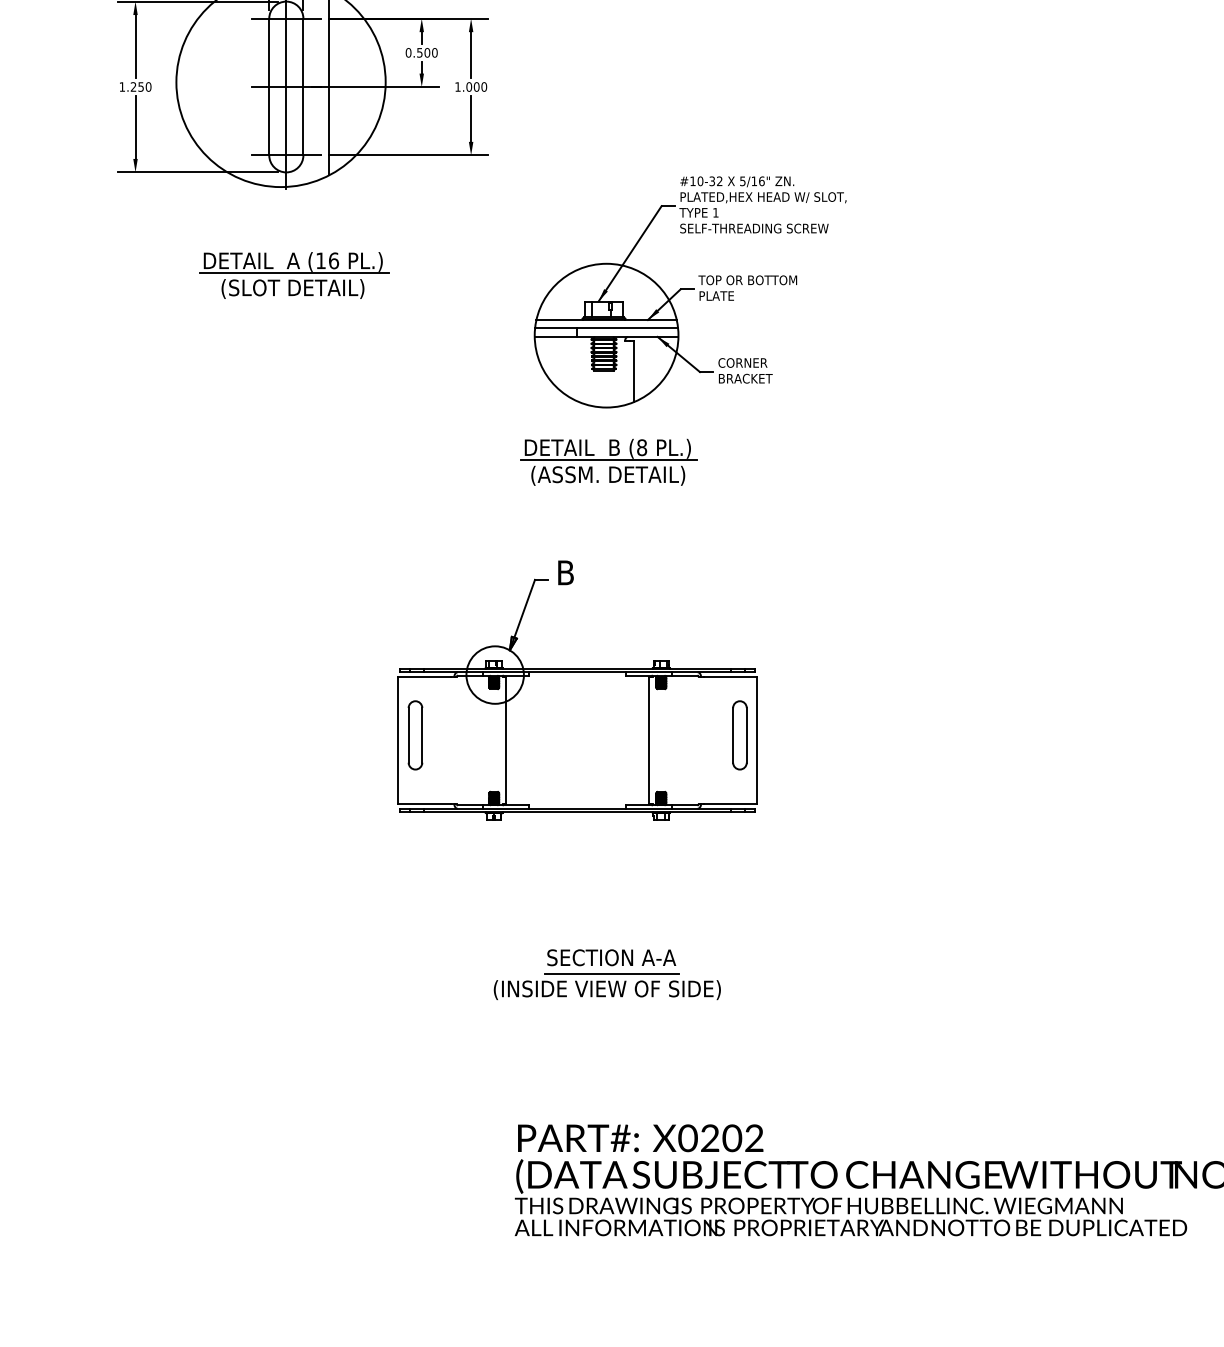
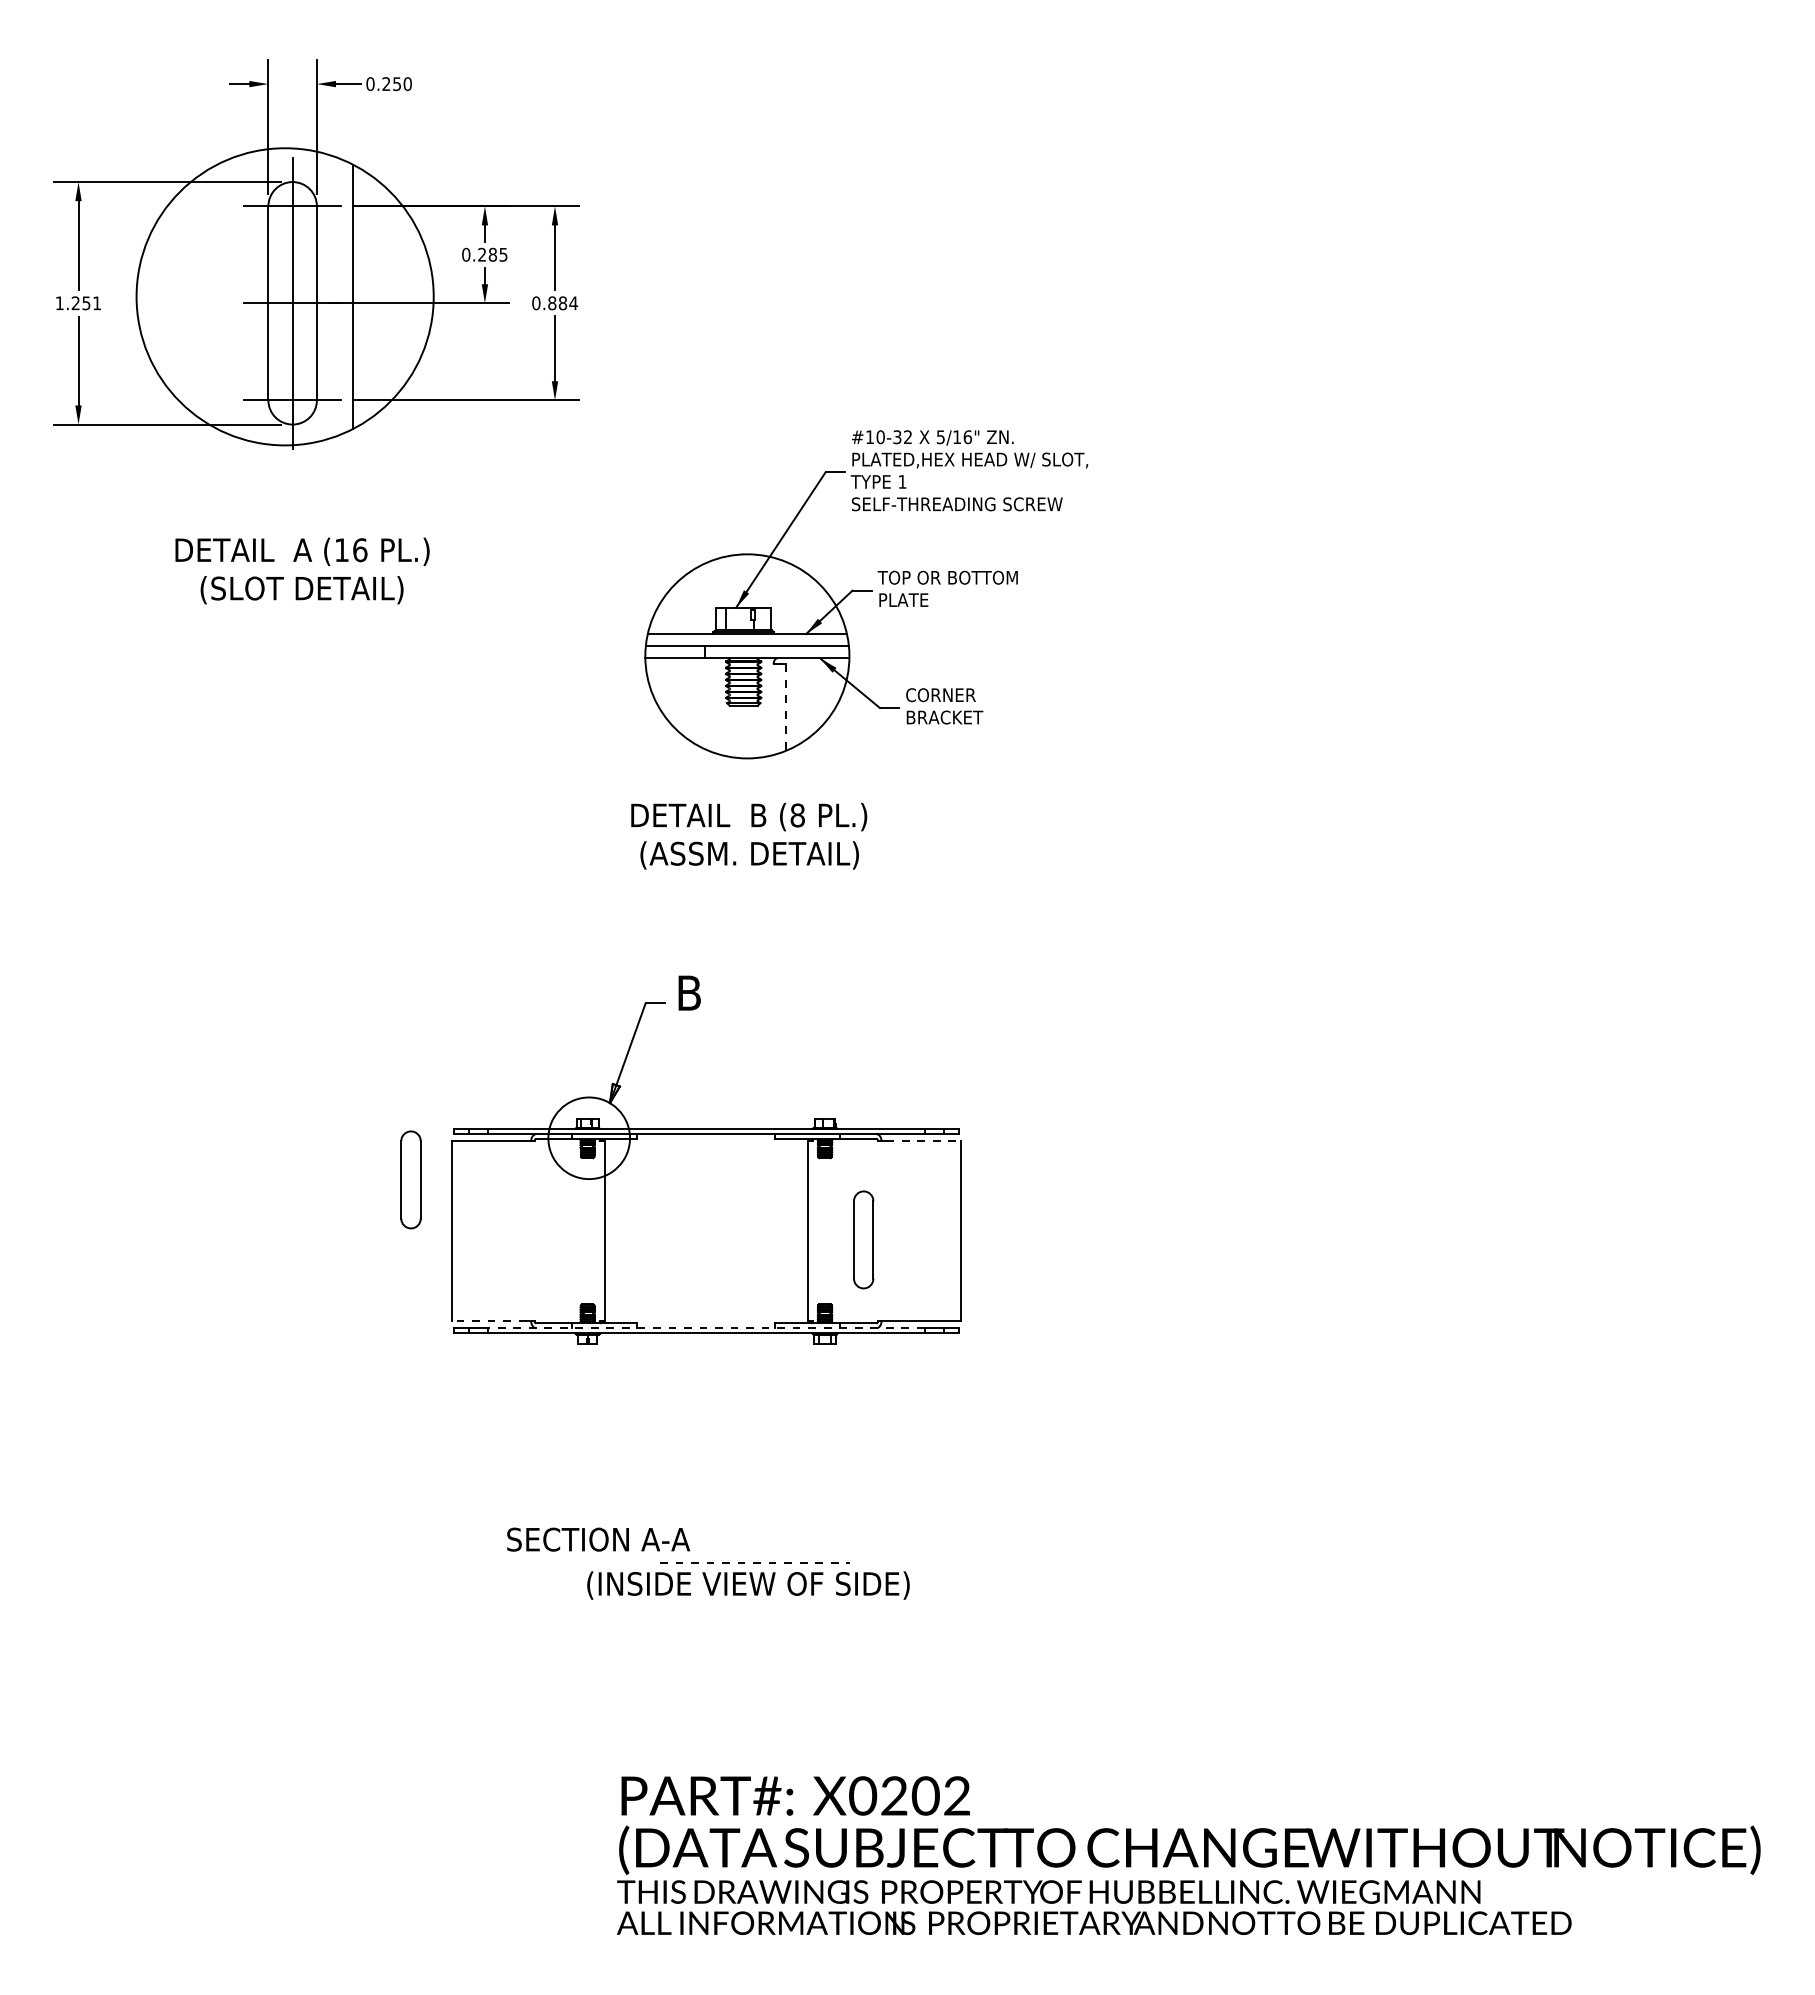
text: (427, 52) -> (492, 254), 0.500 -> 0.285
text: (148, 87) -> (97, 303), 1.250 -> 1.251
text: (470, 87) -> (554, 303), 1.000 -> 0.884
line: (293, 273) -> (303, 567), removed
line: (634, 371) -> (786, 707), solid -> dashed
line: (608, 459) -> (750, 832), removed
line: (731, 677) -> (924, 1141), solid -> dashed
part: (415, 735) -> (410, 1179), moved
part: (739, 735) -> (863, 1239), moved
line: (424, 803) -> (488, 1320), solid -> dashed
line: (577, 809) -> (705, 1328), solid -> dashed
text: (611, 957) -> (598, 1539), moved
line: (612, 973) -> (755, 1562), solid -> dashed

